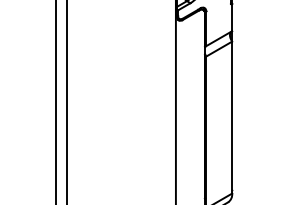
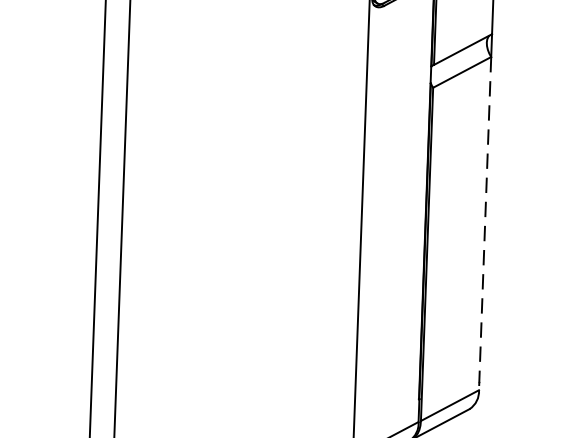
line: (232, 117) -> (485, 223), solid -> dashed

